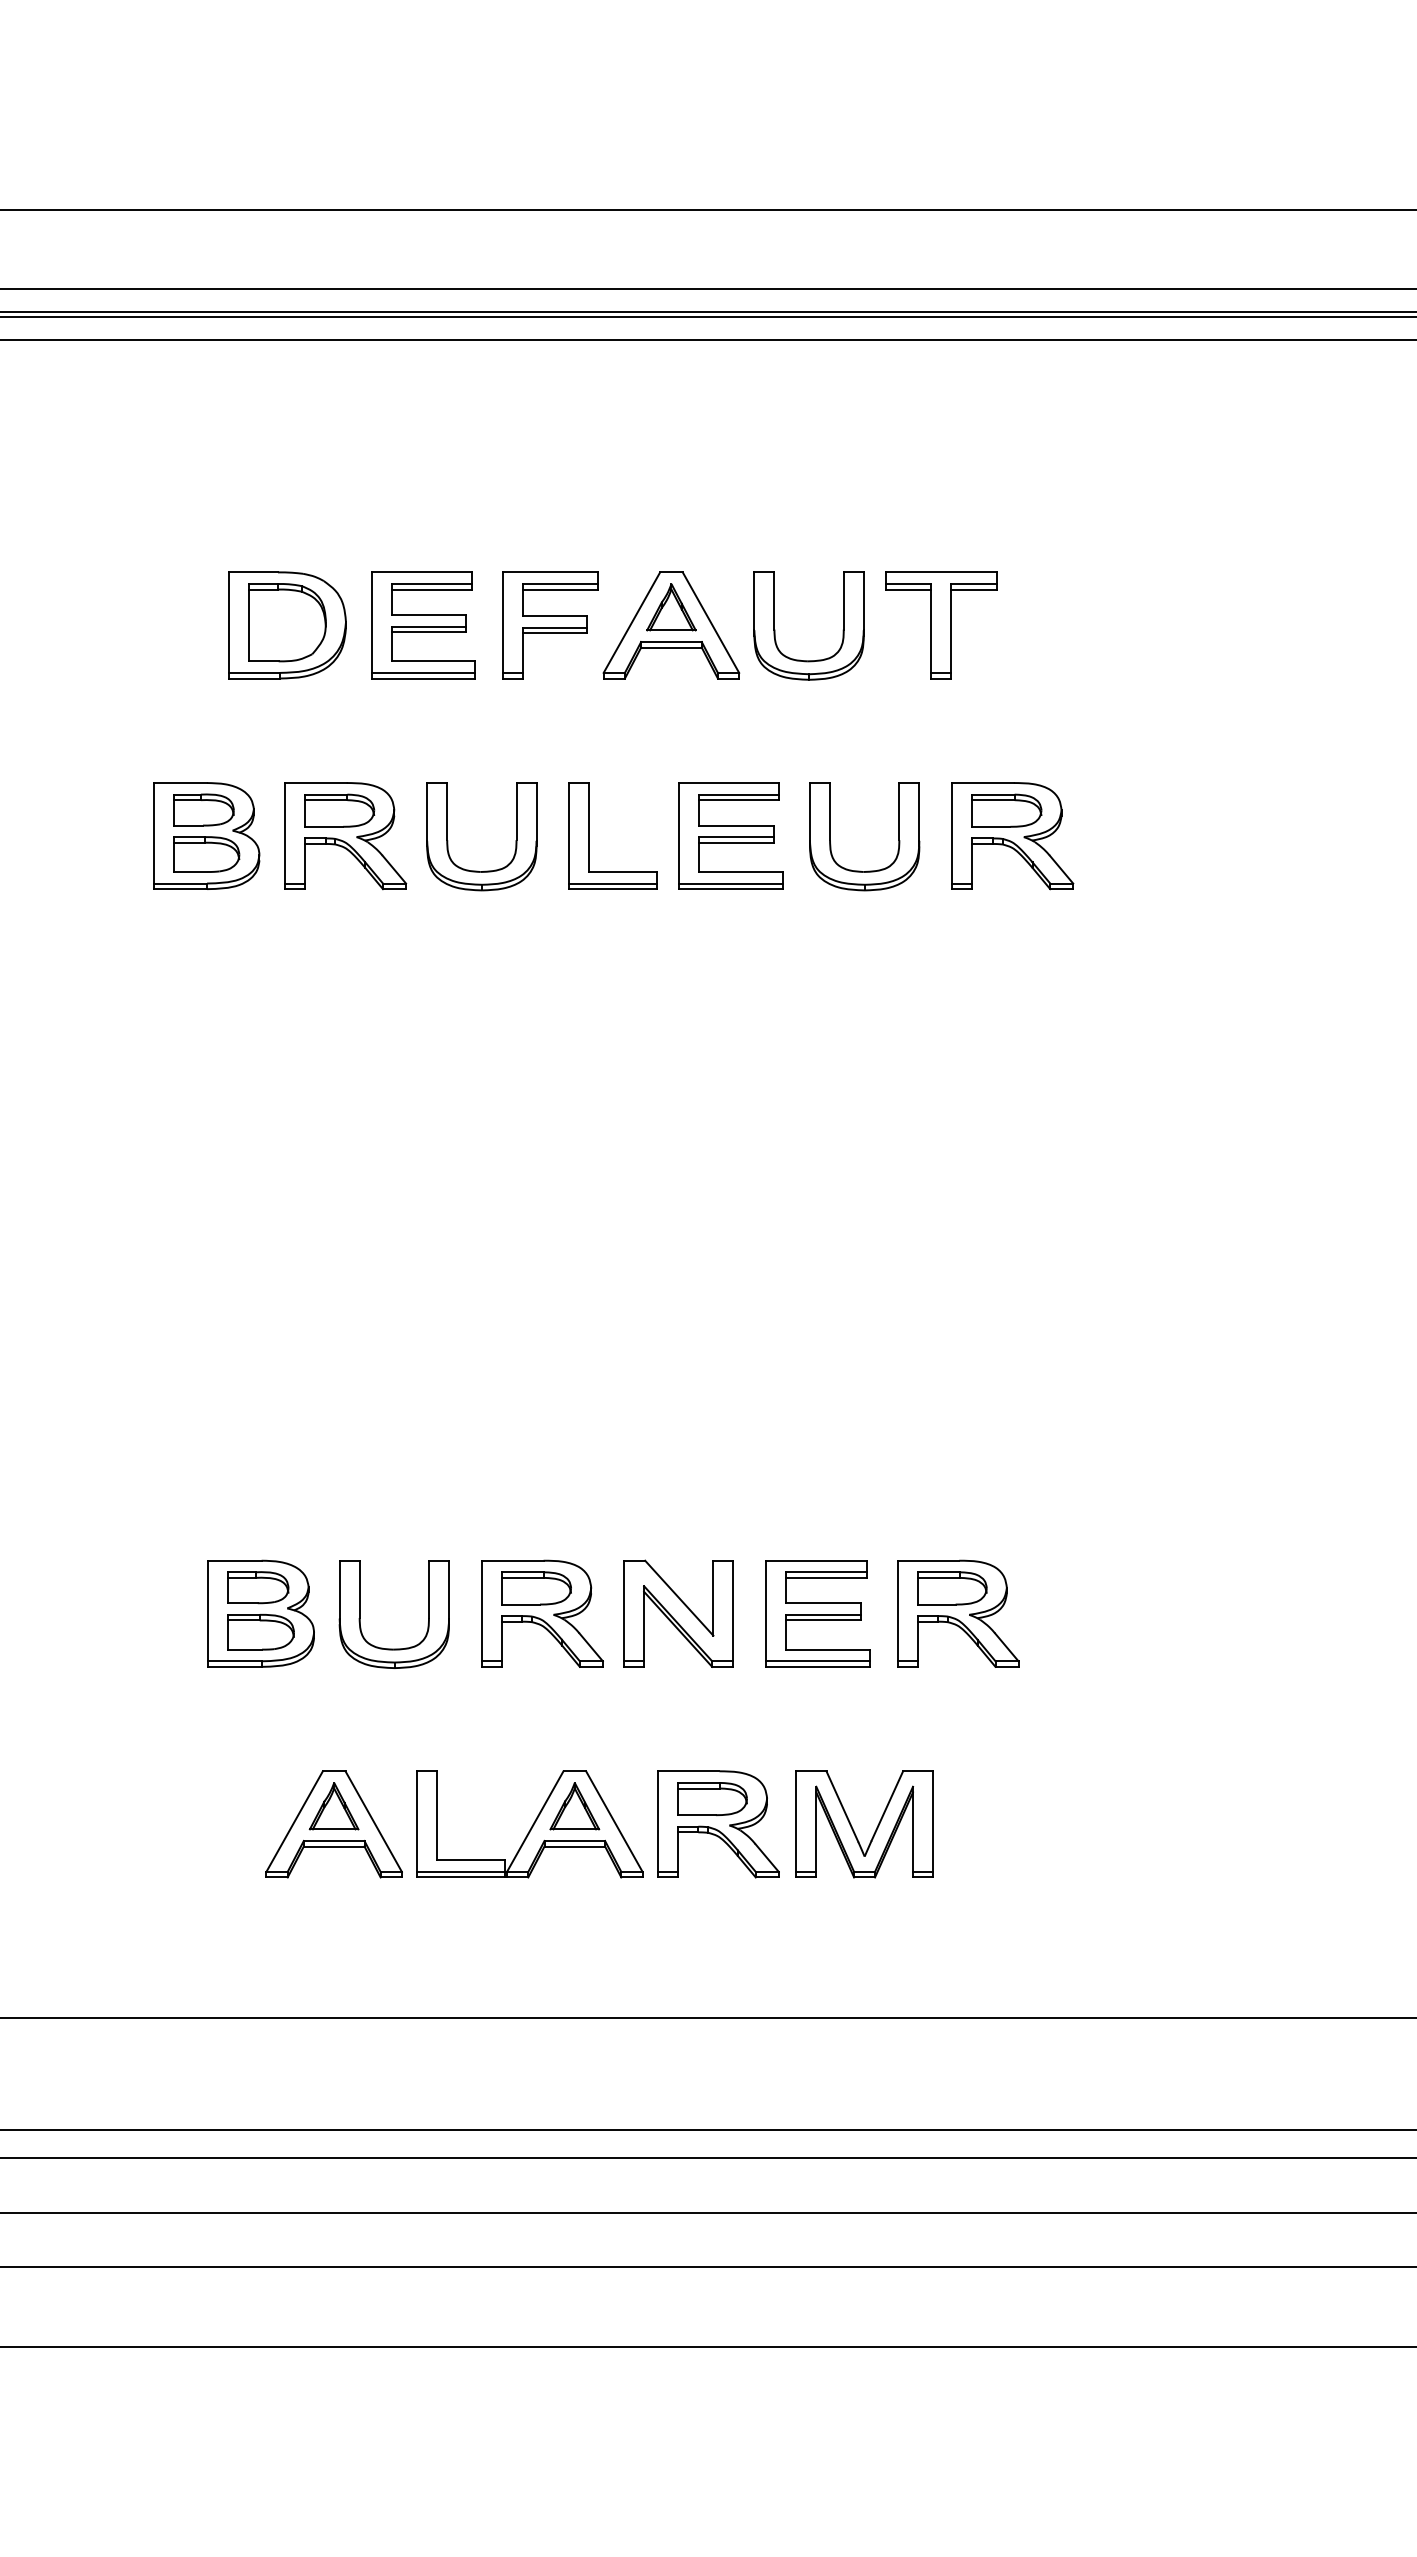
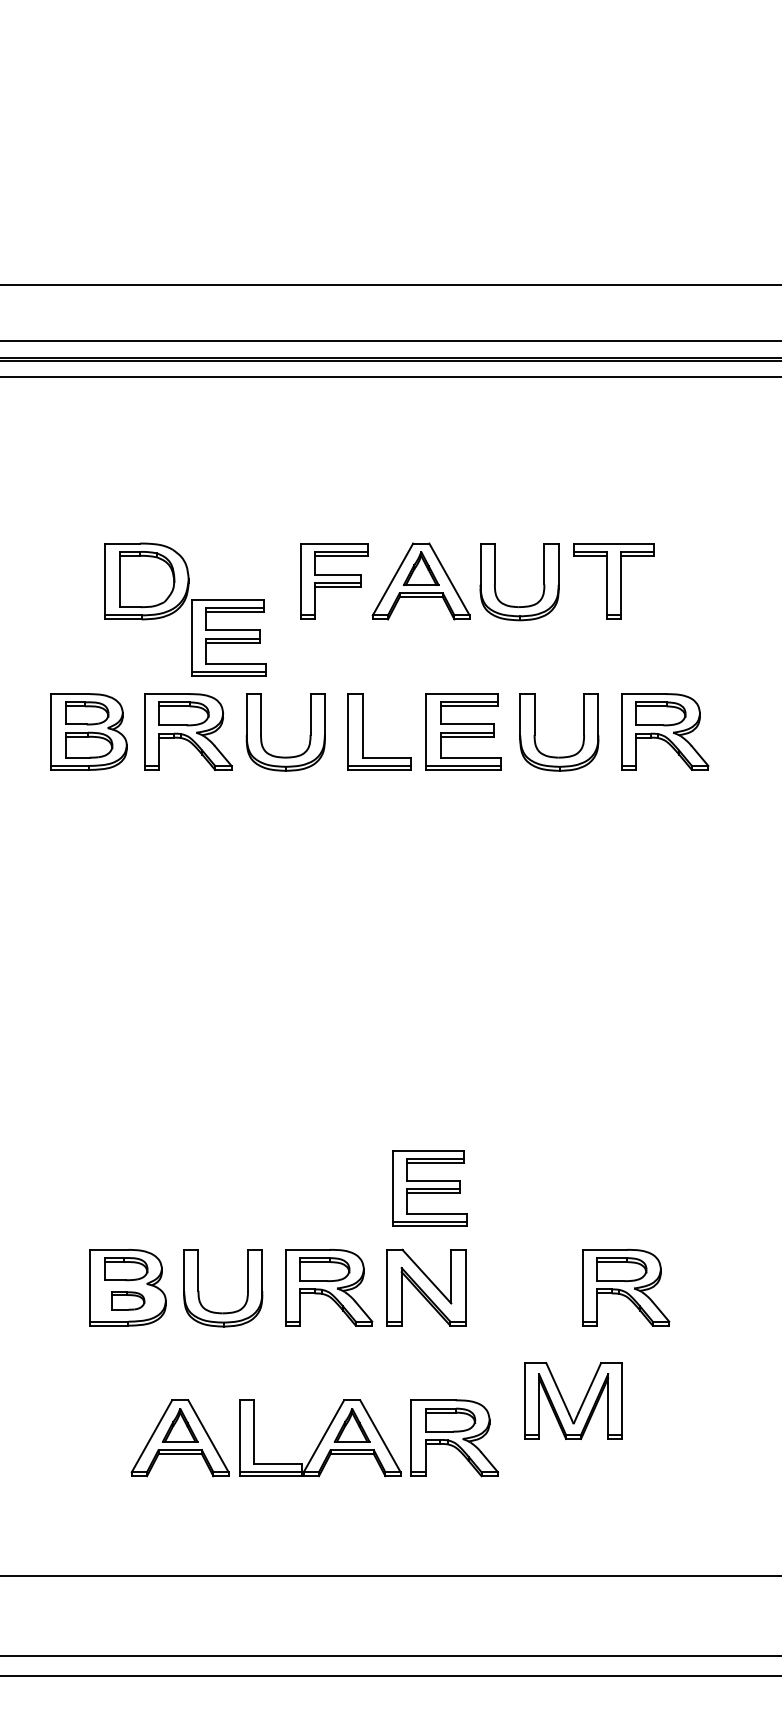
part: (423, 625) -> (229, 637), moved
part: (817, 1613) -> (429, 1188), moved
part: (260, 1632) -> (127, 1301), size x0.7
part: (854, 1830) -> (566, 1405), moved

